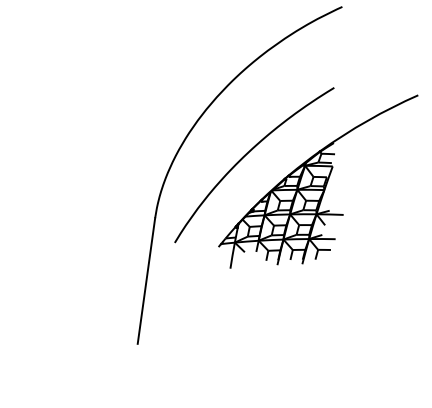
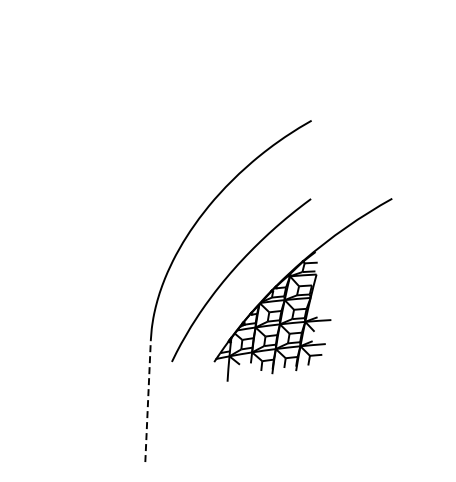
line: (146, 280) -> (148, 400), solid -> dashed

